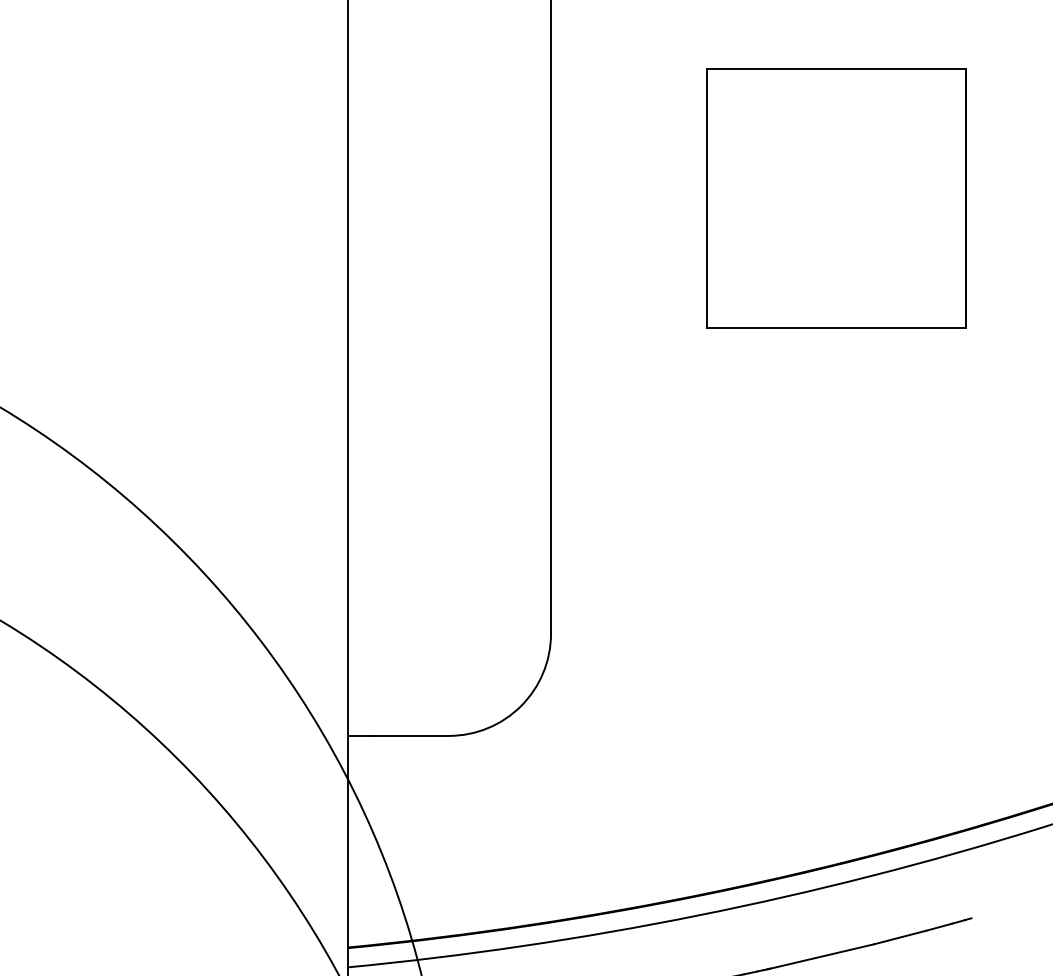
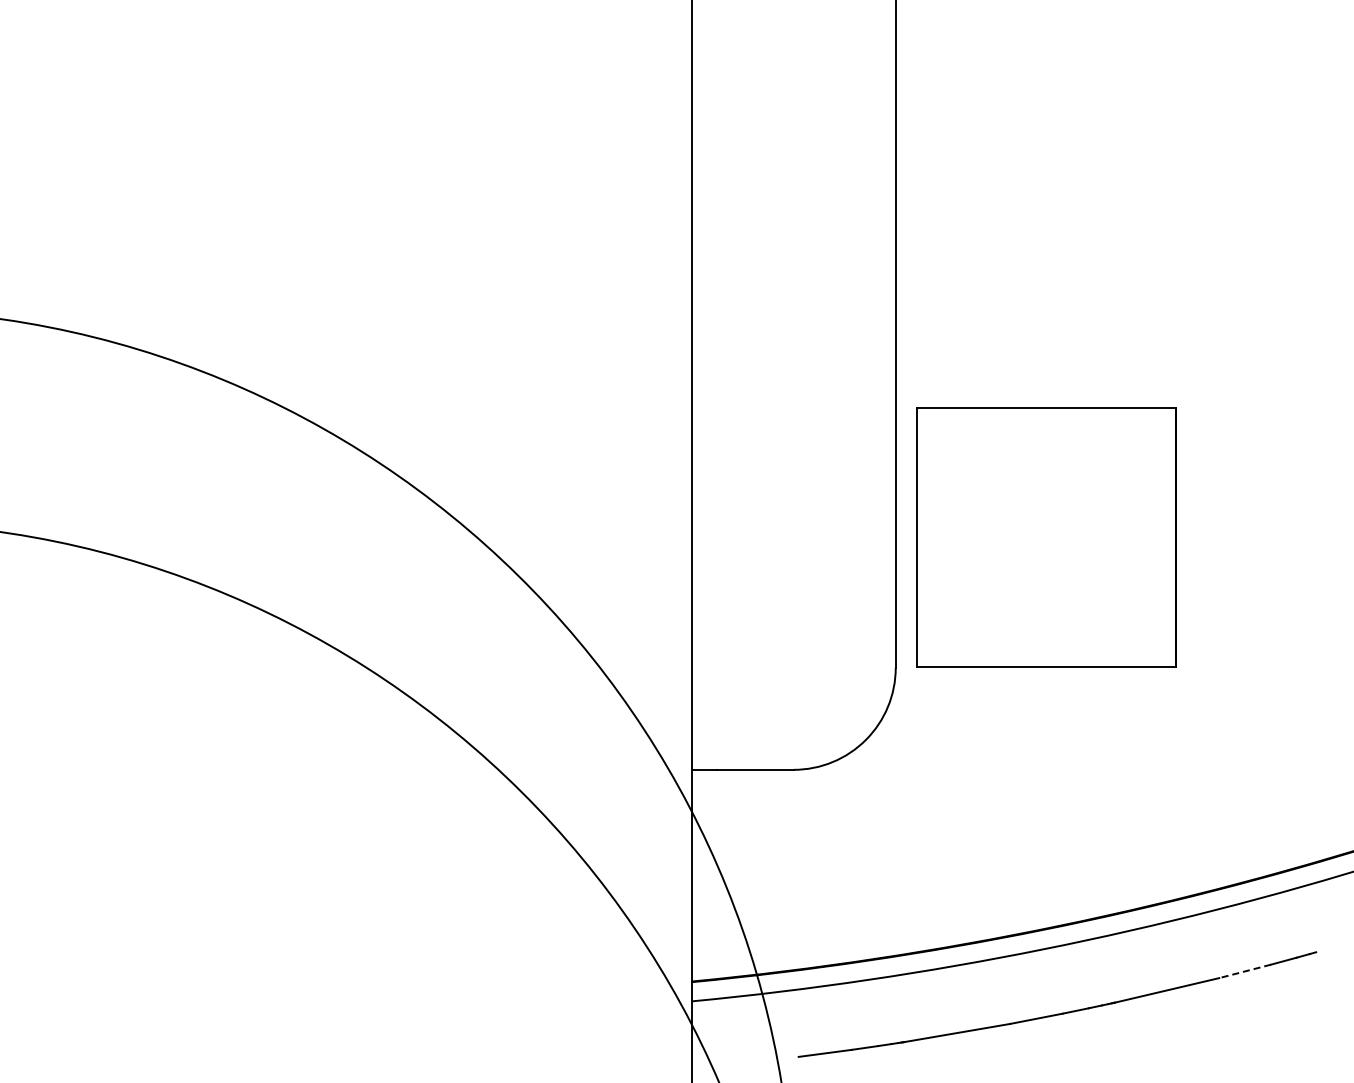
part: (836, 198) -> (1046, 537), moved
line: (900, 937) -> (1245, 971), solid -> dashed

